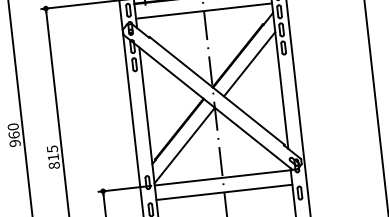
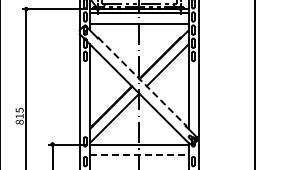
line: (217, 91) -> (142, 82), solid -> dashed
line: (224, 192) -> (139, 155), solid -> dashed

